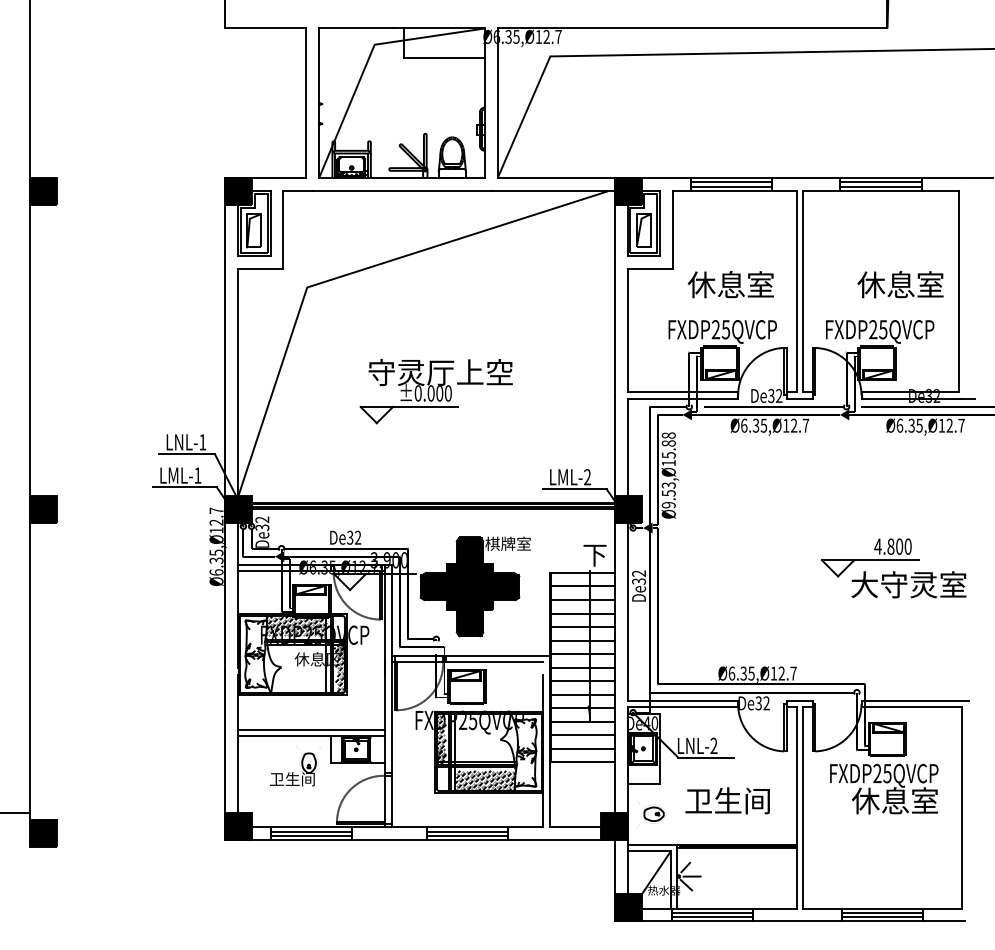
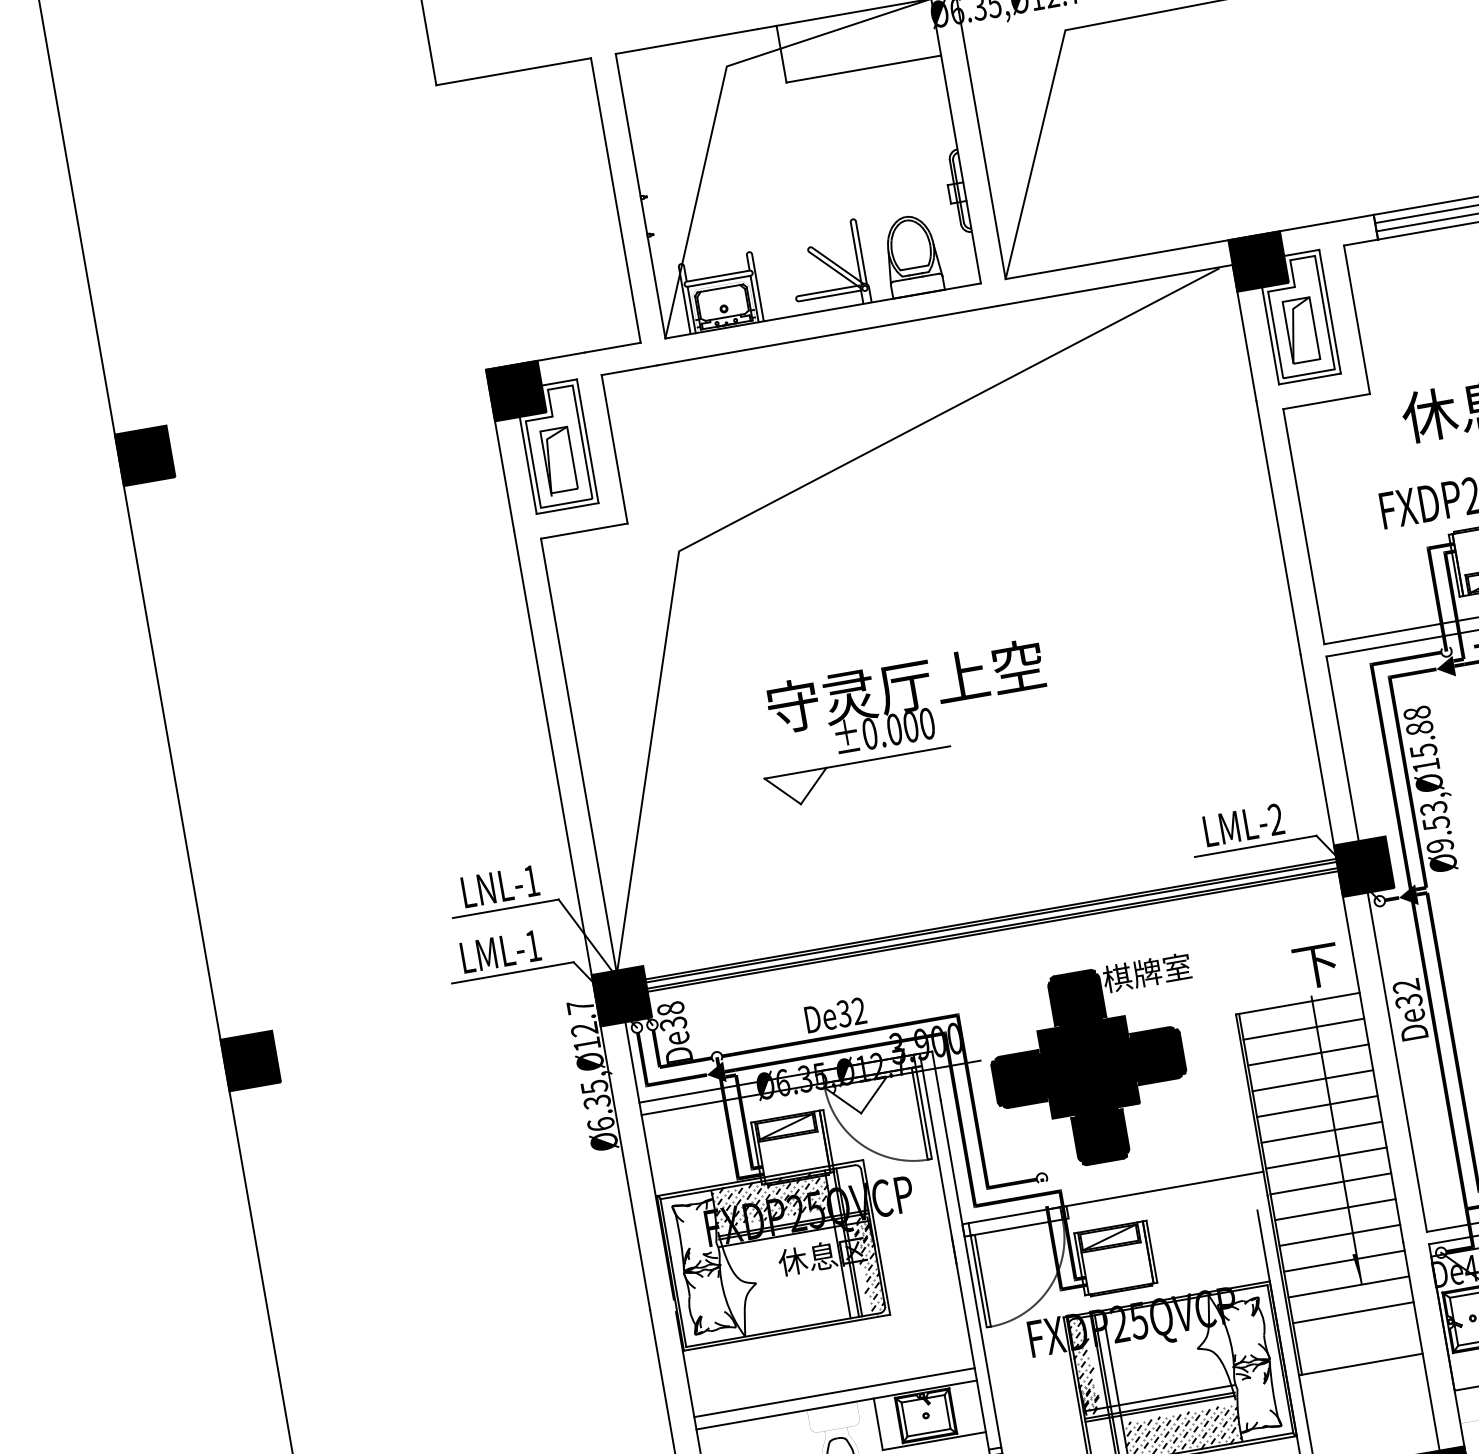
part: (435, 391) -> (902, 724), moved
text: (262, 519) -> (670, 1008), De32 -> De38
line: (494, 662) -> (1160, 1203), removed
line: (582, 748) -> (1356, 1338), removed

